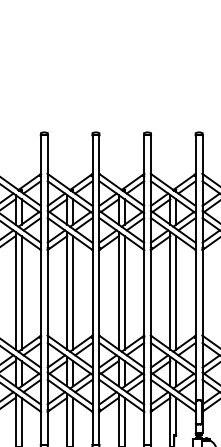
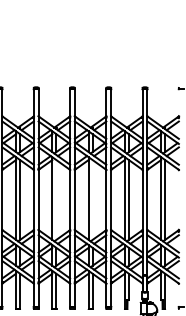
line: (73, 292) -> (56, 199), removed
line: (124, 292) -> (92, 199), removed

